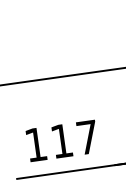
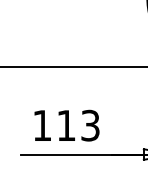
text: (87, 137) -> (90, 125), 117 -> 113

